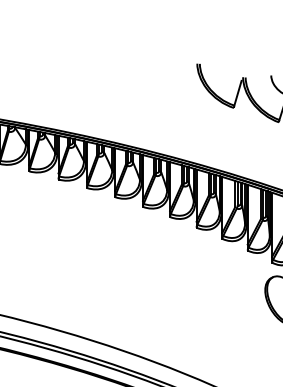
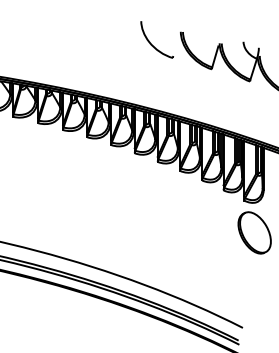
part: (161, 75) -> (150, 41), added

